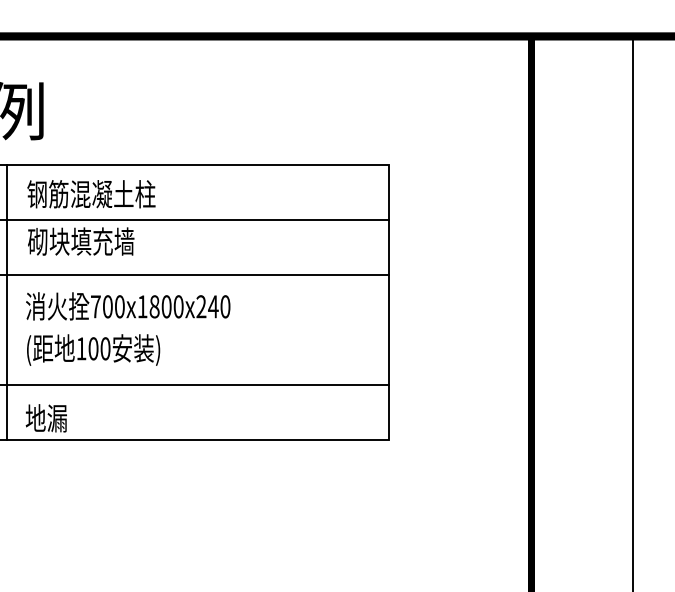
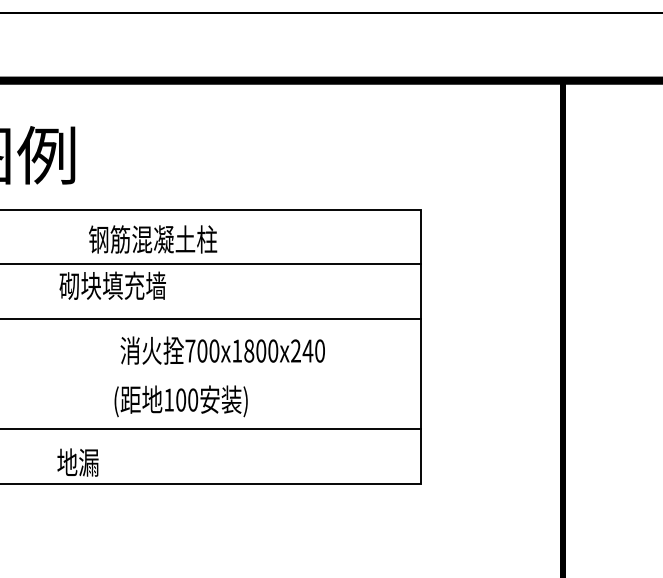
text: (91, 194) -> (153, 239), moved
line: (7, 302) -> (39, 346), removed
text: (128, 306) -> (223, 350), moved
text: (93, 349) -> (181, 400), moved

